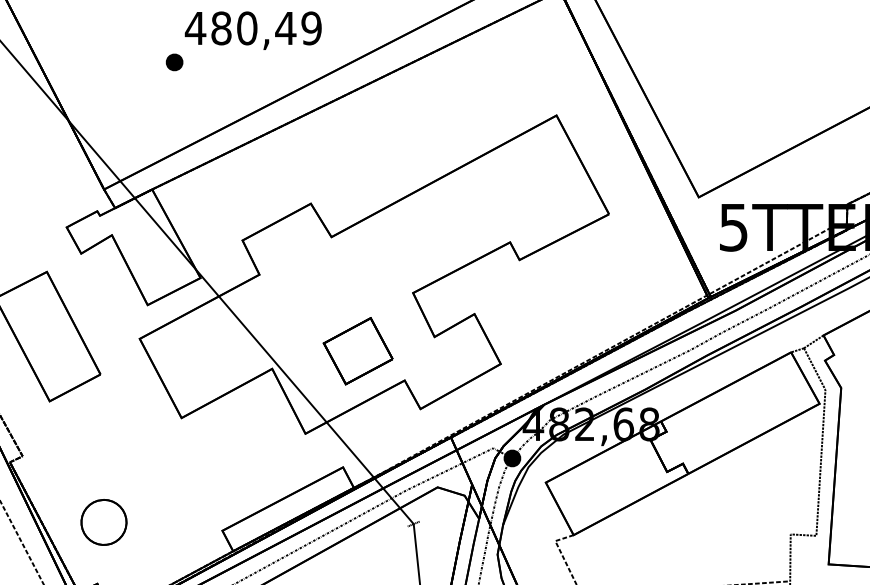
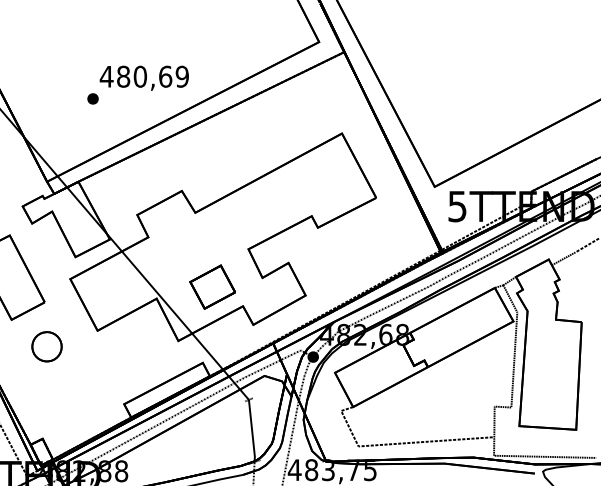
text: (285, 28) -> (165, 76), 480,49 -> 480,69
part: (103, 521) -> (46, 346), moved

